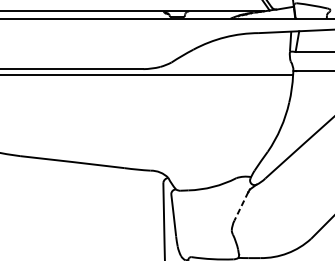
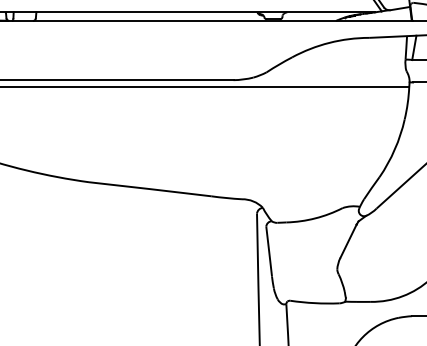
line: (241, 206) -> (348, 241), dashed -> solid

